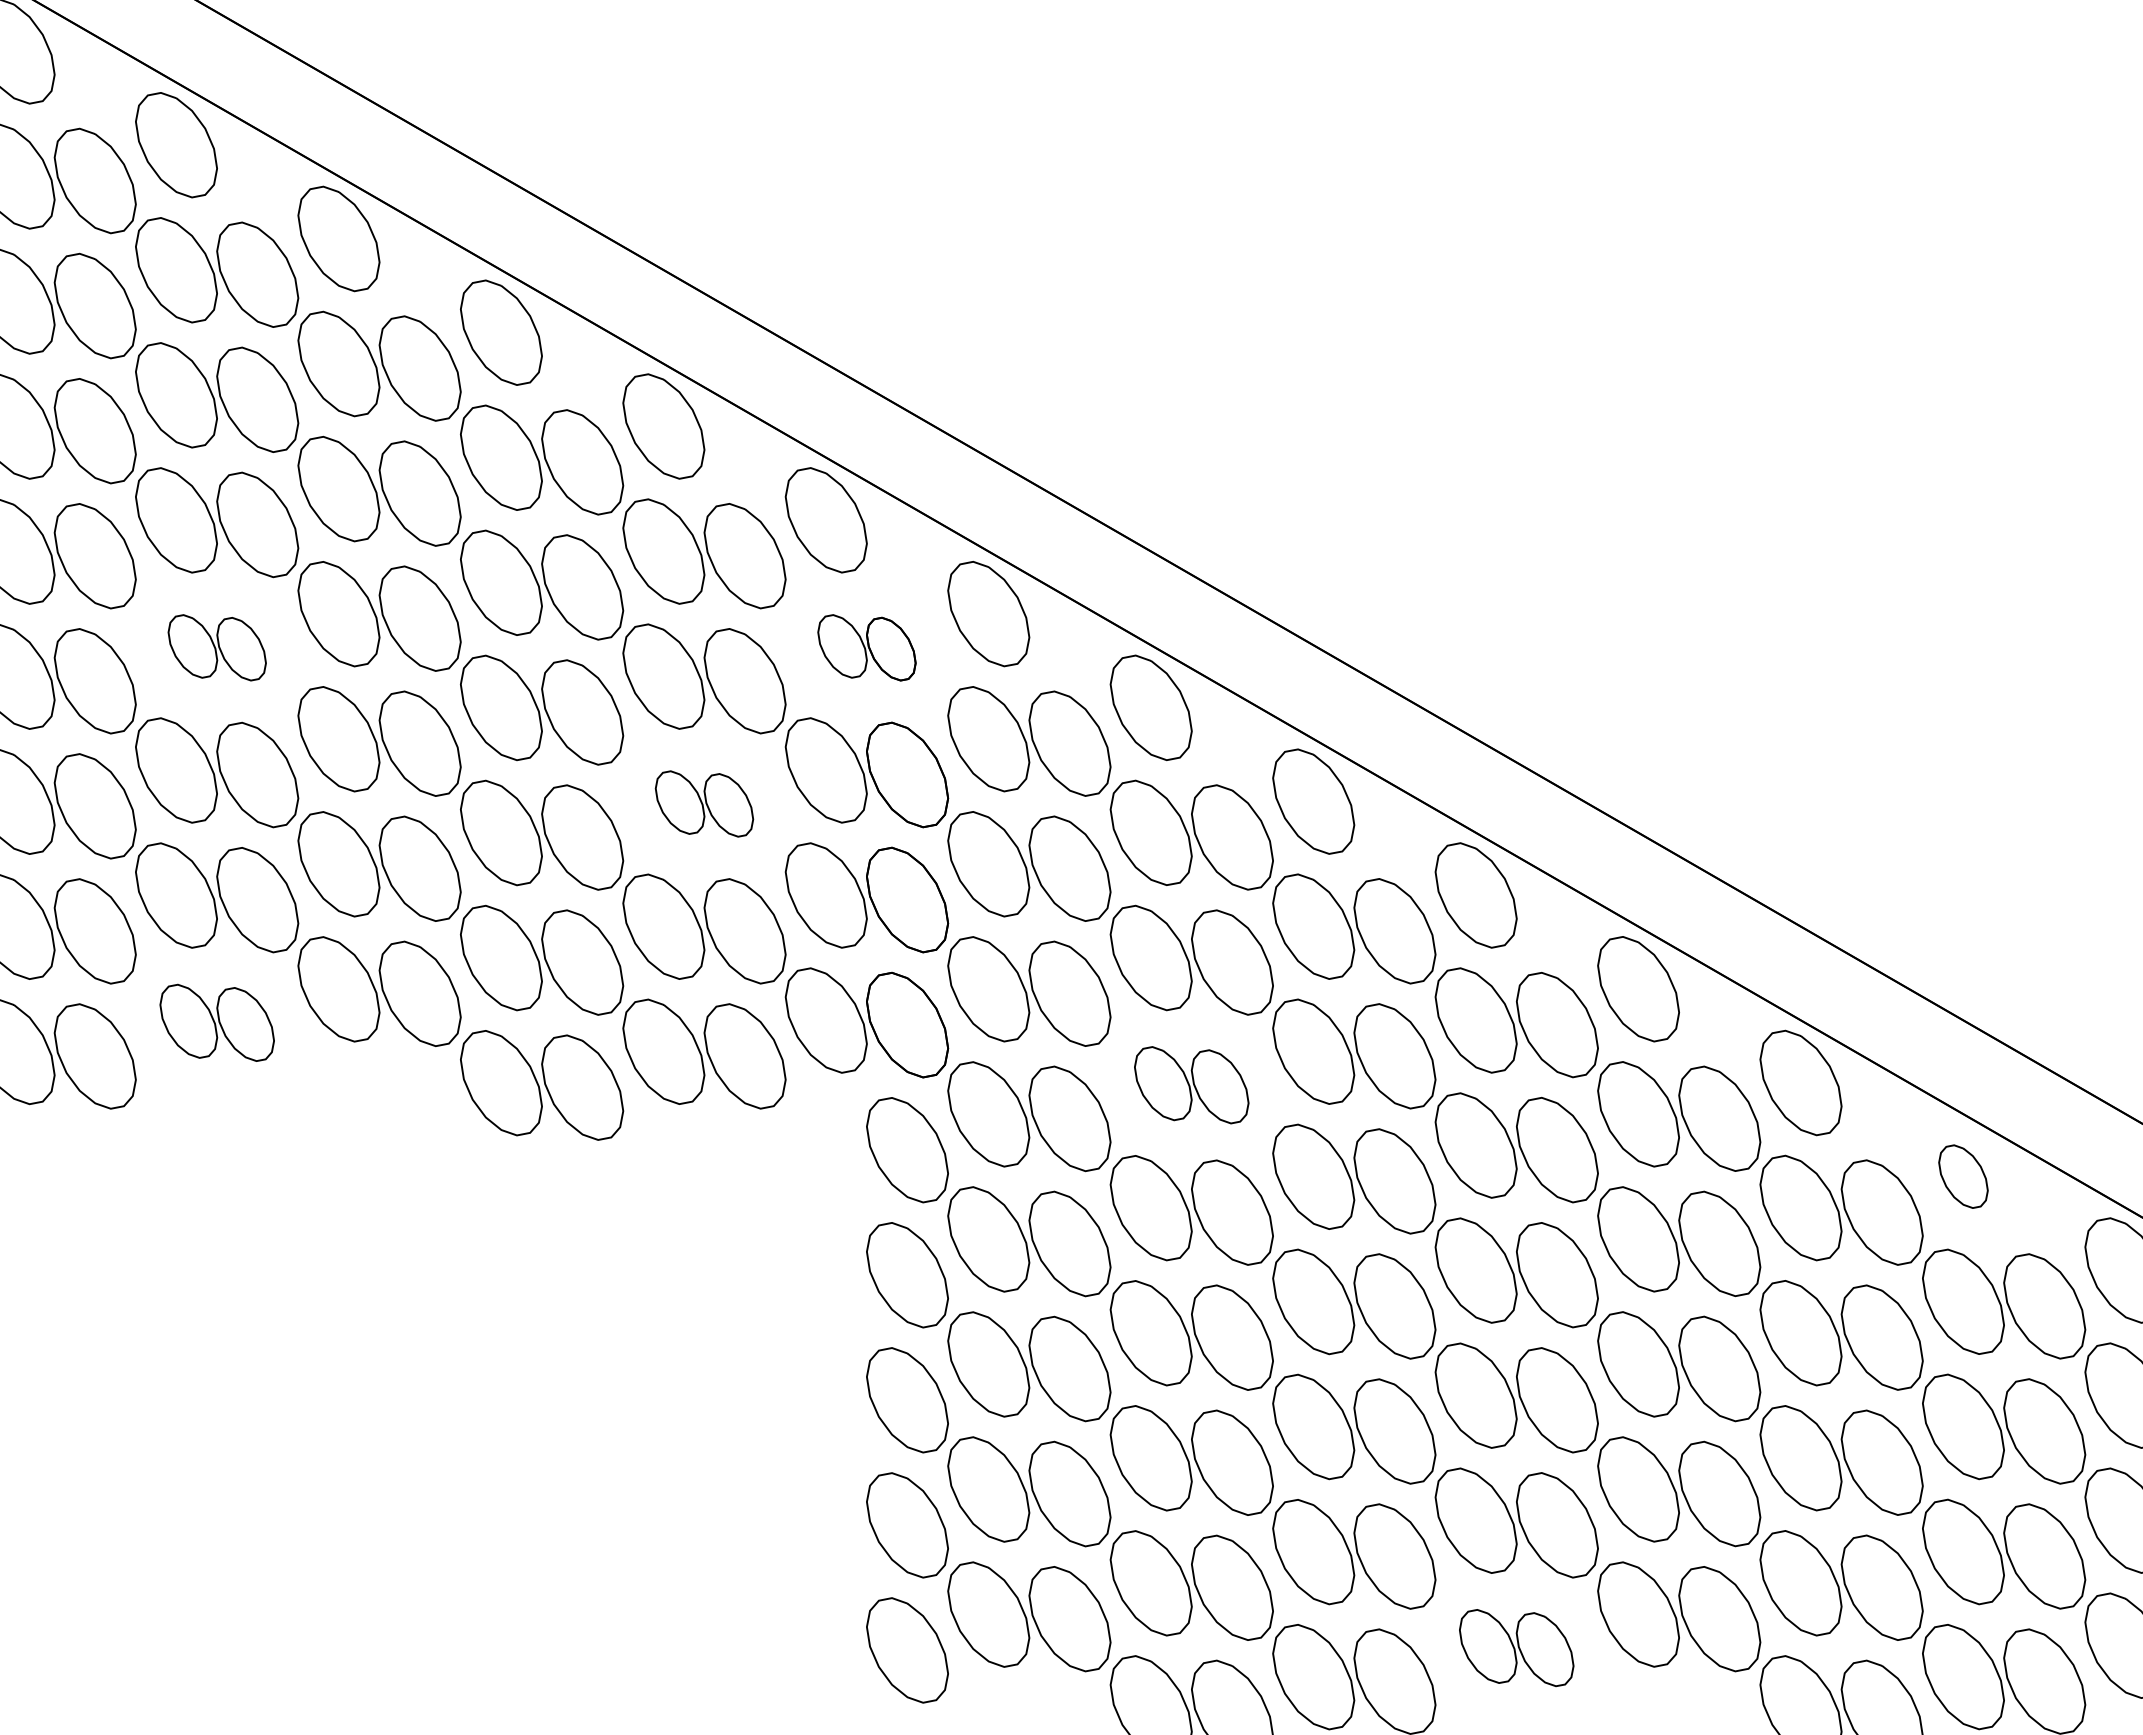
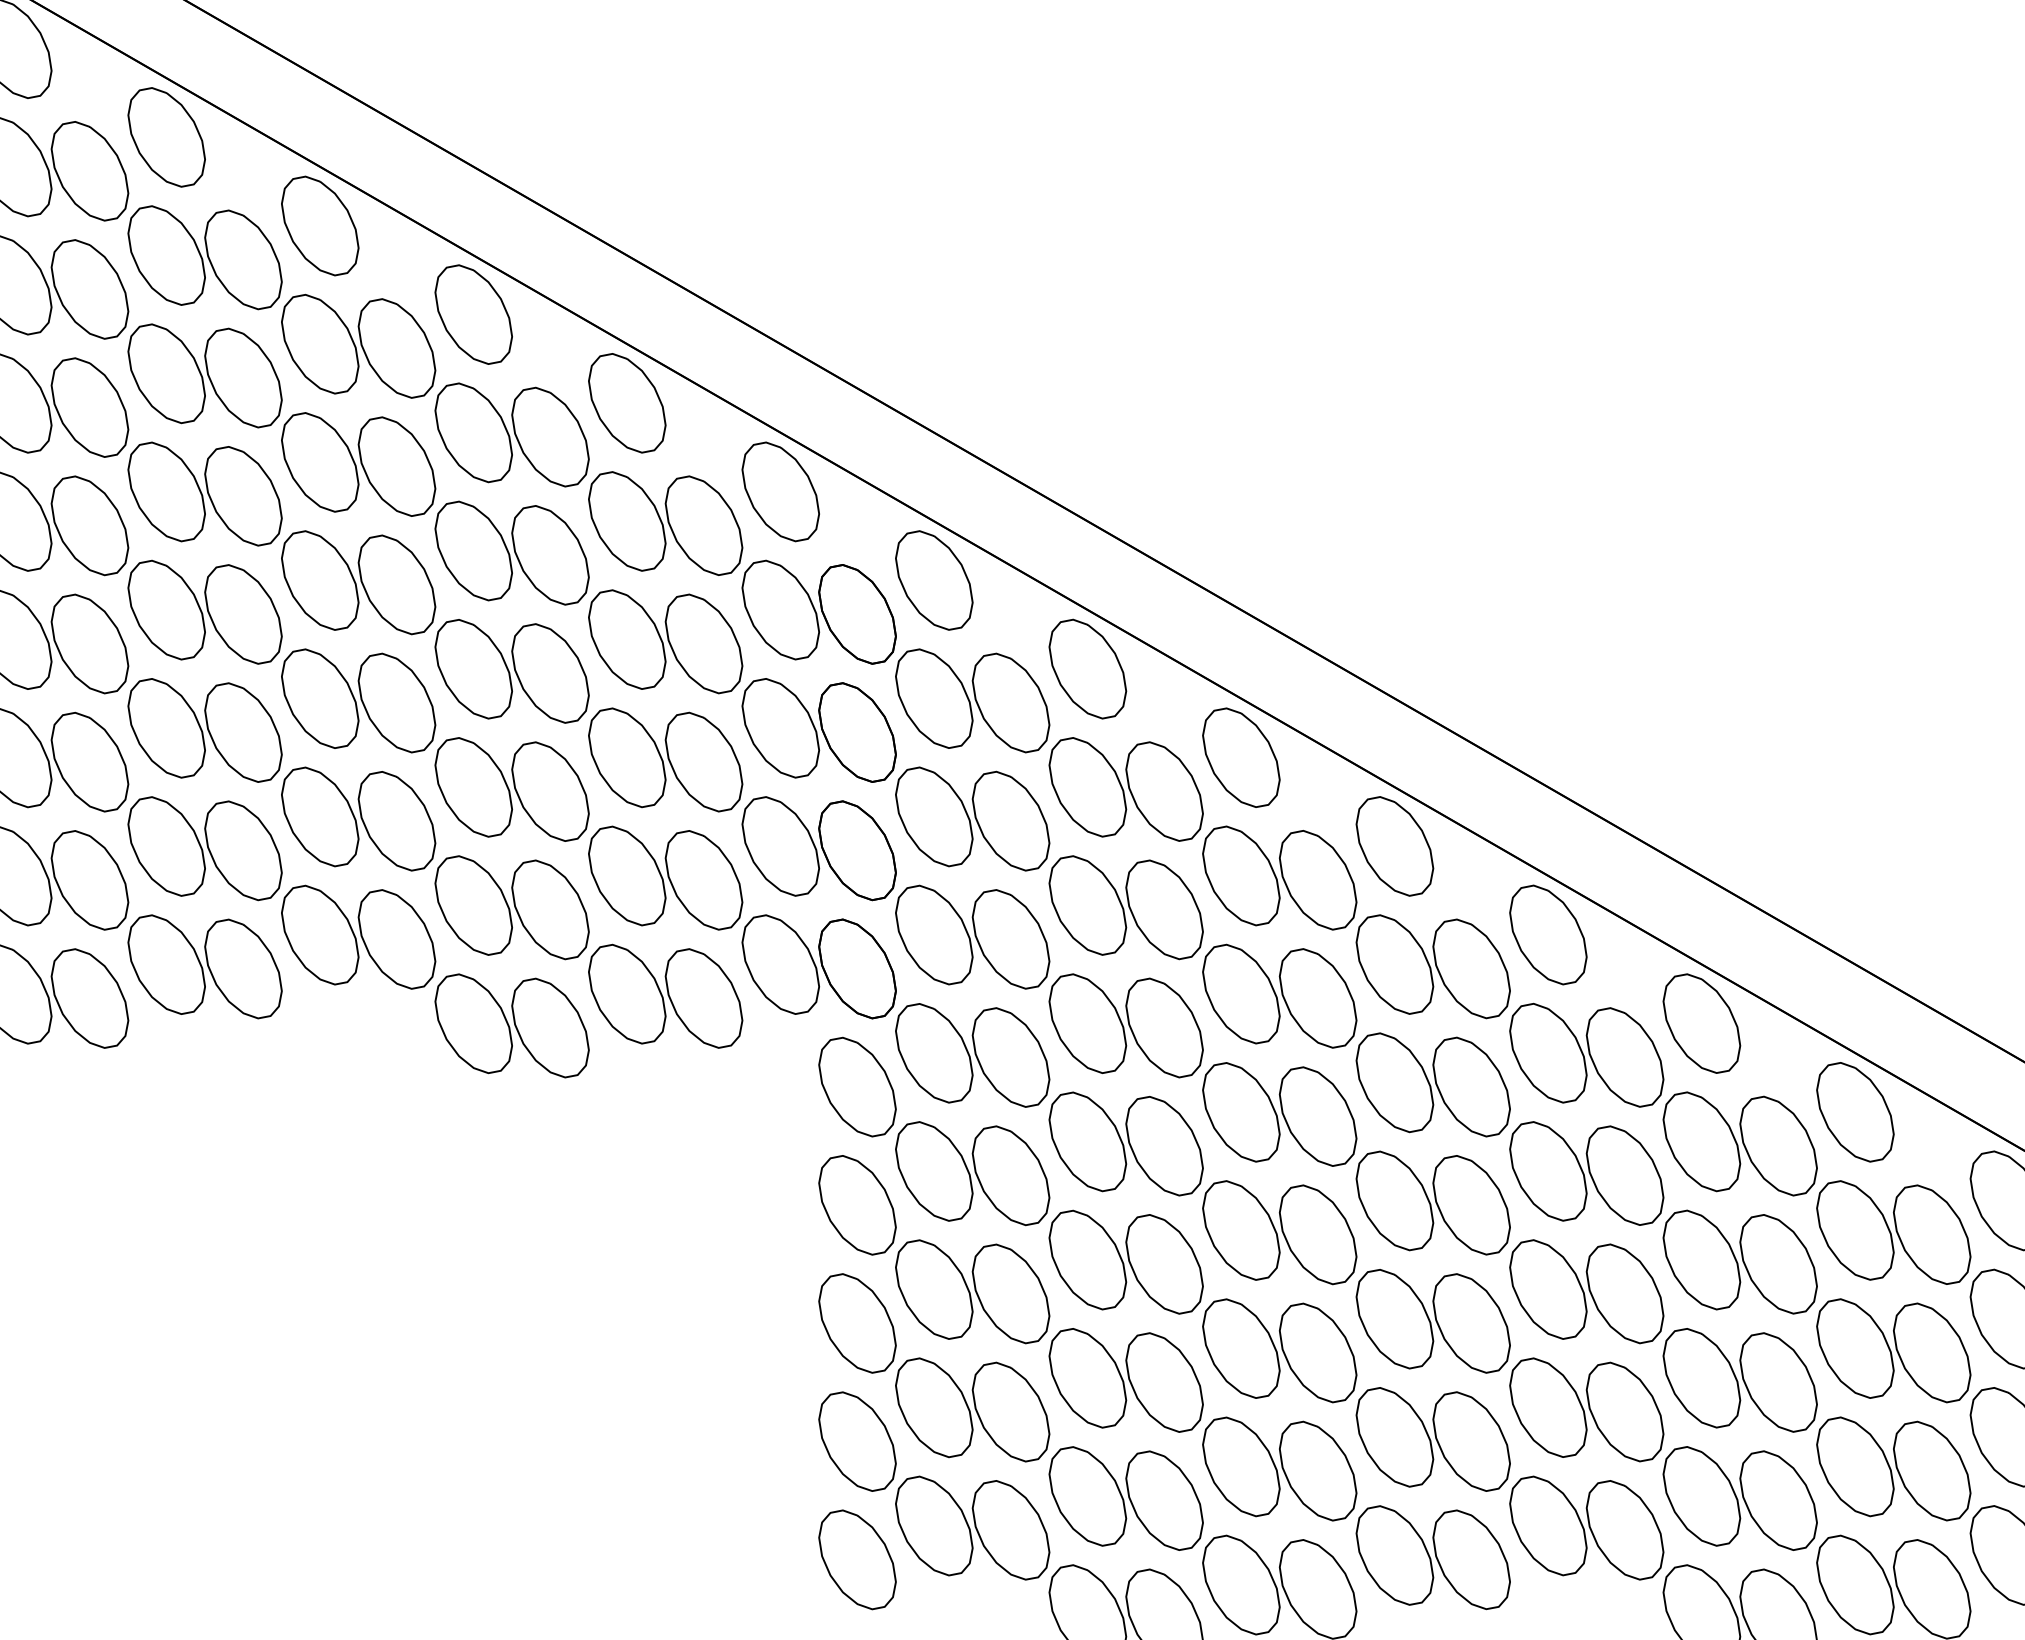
part: (217, 647) -> (205, 612), size x1.67
part: (866, 647) -> (818, 612), size x1.67
part: (704, 803) -> (665, 759), size x1.67
part: (217, 1022) -> (205, 966), size x1.43
part: (1191, 1084) -> (1125, 1025), size x1.43
part: (1963, 1176) -> (1855, 1112), size x1.67
part: (1516, 1647) -> (1433, 1557), size x1.43

